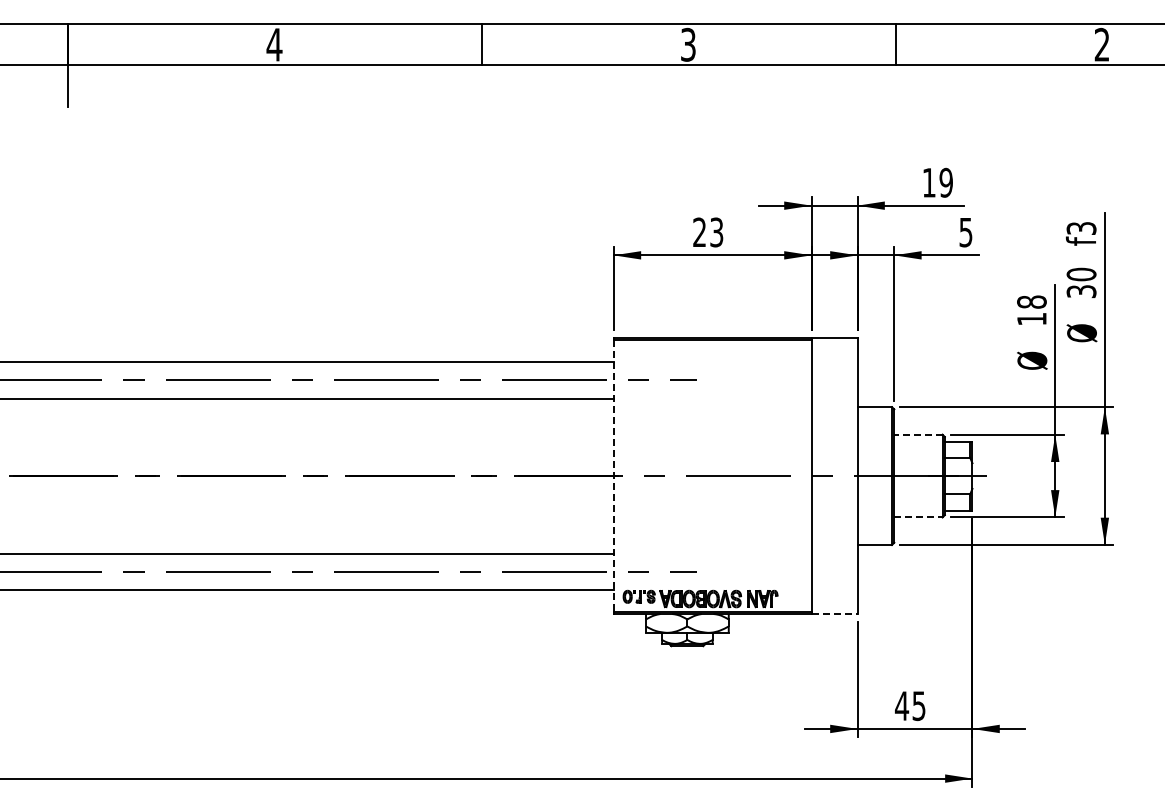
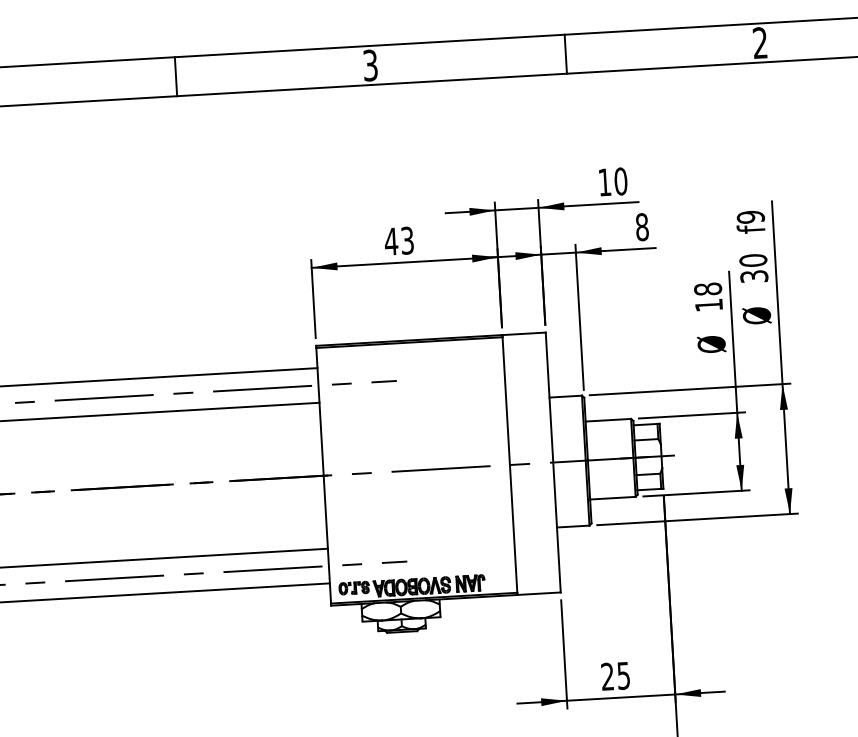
text: (945, 182) -> (620, 181), 19 -> 10
text: (1081, 228) -> (750, 217), f3 -> f9
text: (699, 231) -> (391, 240), 23 -> 43
text: (965, 232) -> (641, 227), 5 -> 8
line: (917, 434) -> (607, 420), dashed -> solid
line: (613, 476) -> (323, 476), dashed -> solid
line: (918, 517) -> (612, 498), dashed -> solid
line: (834, 614) -> (539, 594), dashed -> solid
text: (901, 705) -> (607, 676), 45 -> 25

